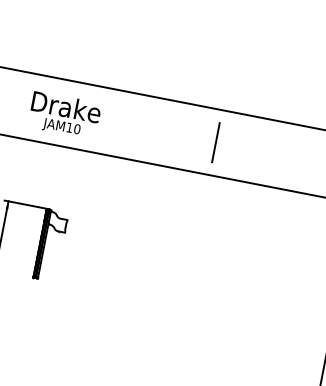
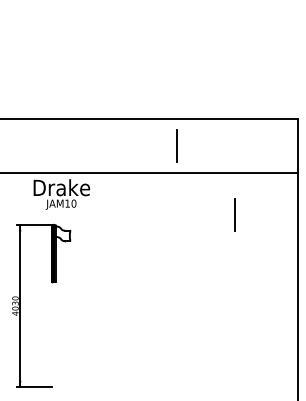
text: (64, 115) -> (61, 194), moved
line: (269, 239) -> (234, 214), added

